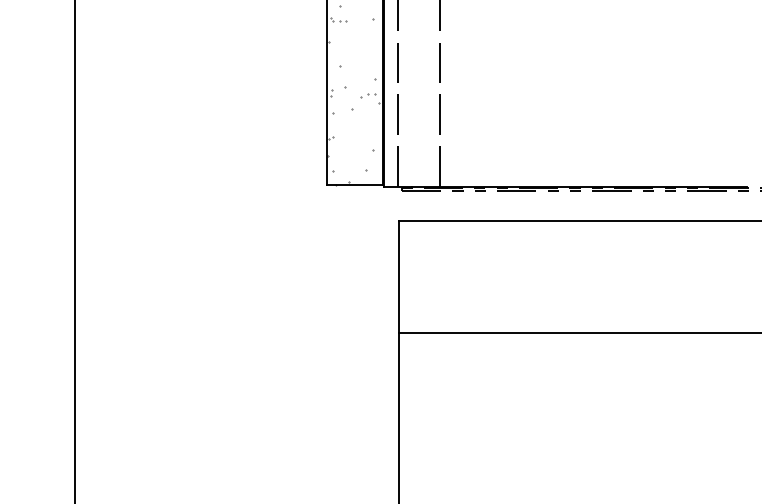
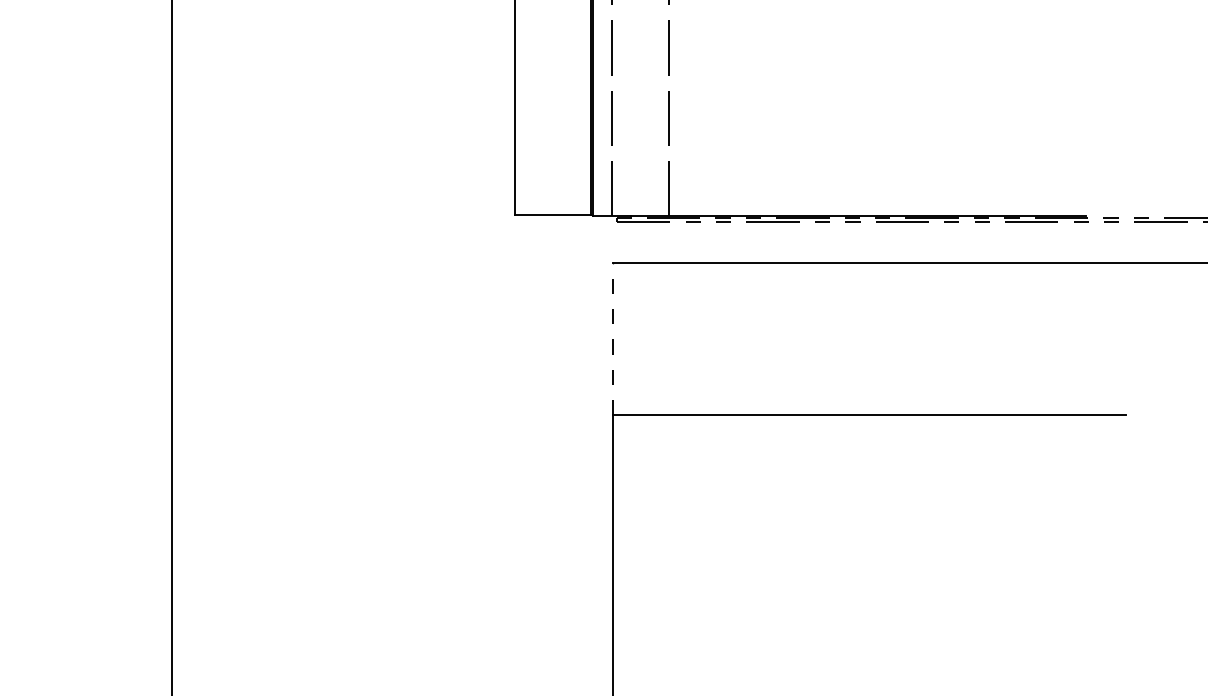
hatch: (352, 113) -> (550, 116), removed
line: (399, 277) -> (613, 339), solid -> dashed

